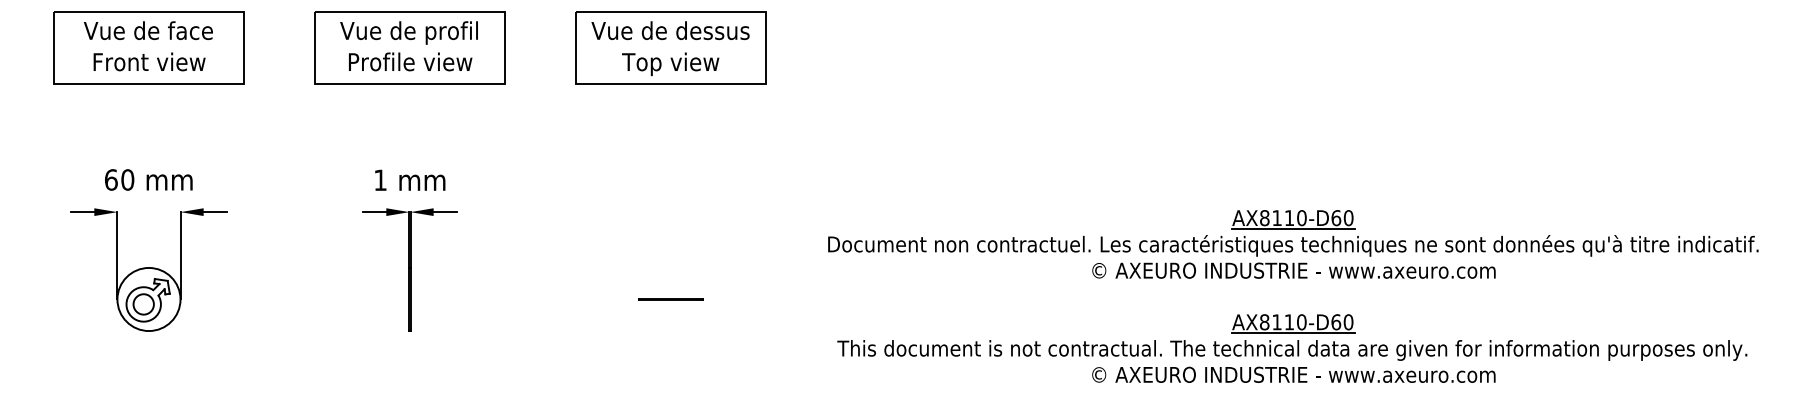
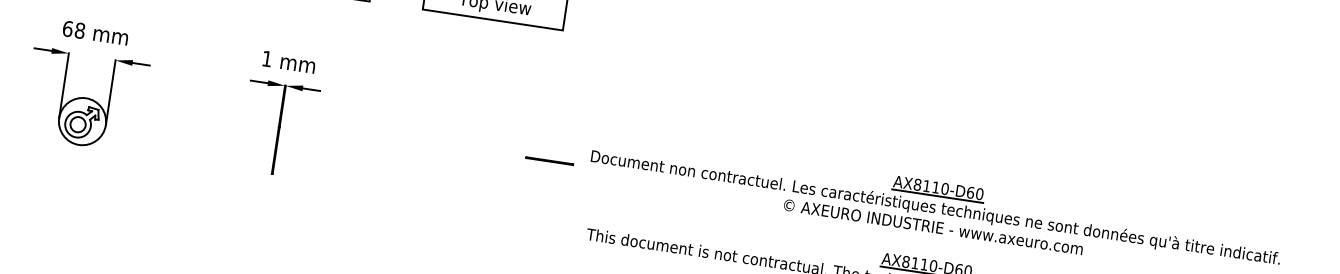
text: (127, 179) -> (79, 30), 60 -> 68
line: (670, 299) -> (549, 161), moved

